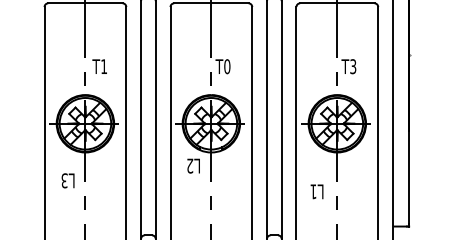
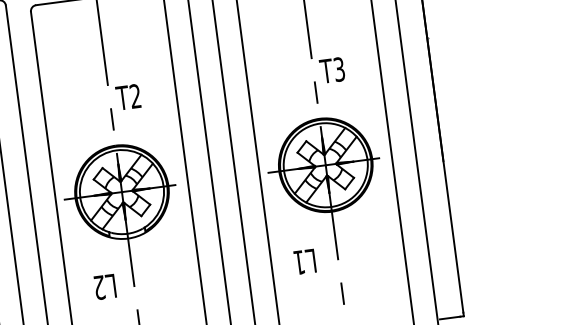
text: (227, 66) -> (135, 96), T0 -> T2
text: (193, 165) -> (104, 286), moved
text: (316, 191) -> (304, 261), moved

